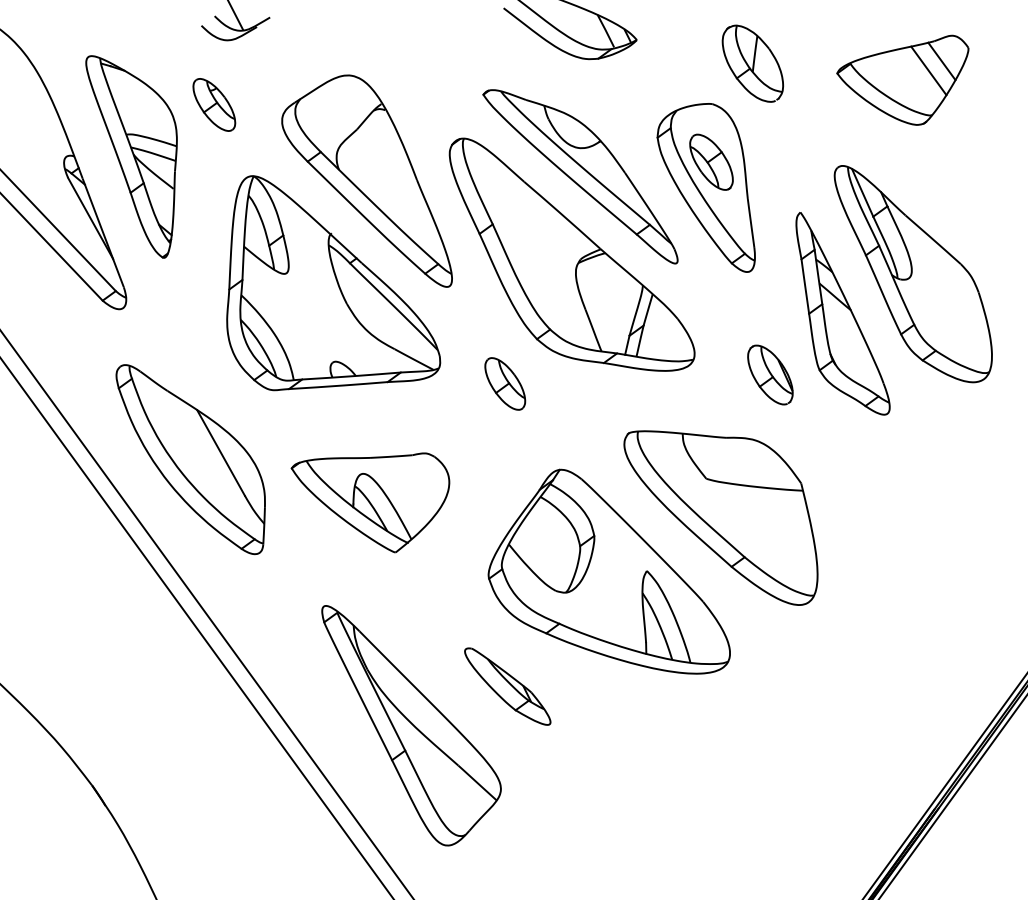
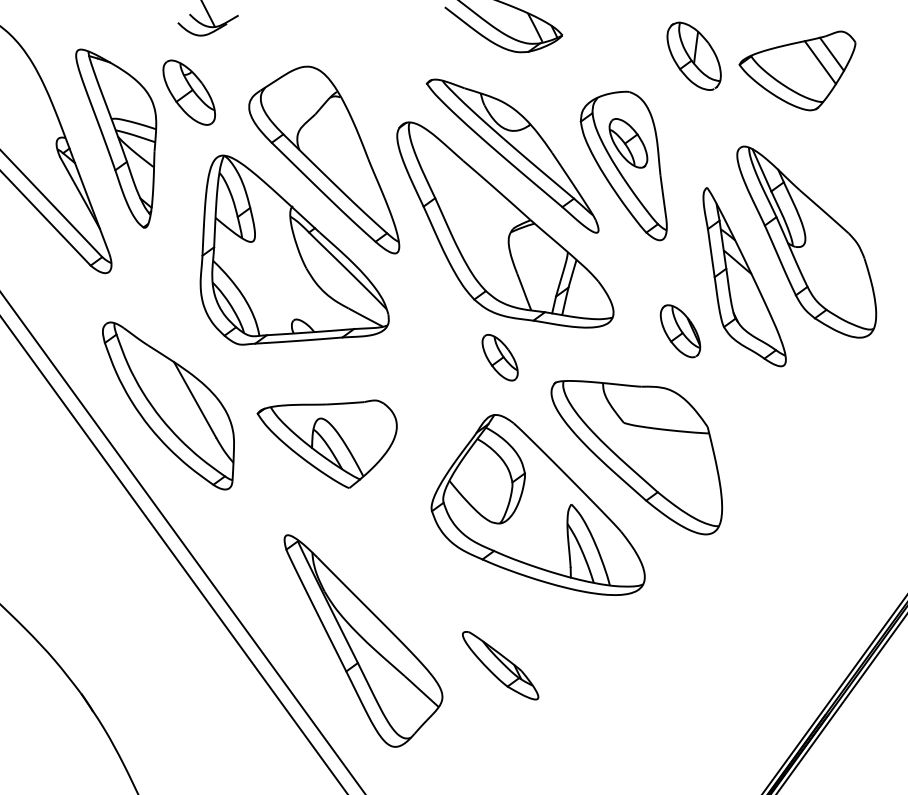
part: (752, 63) -> (693, 56), moved
part: (214, 104) -> (189, 92), size x1.4
part: (505, 383) -> (500, 357), moved
part: (507, 686) -> (500, 665), moved

